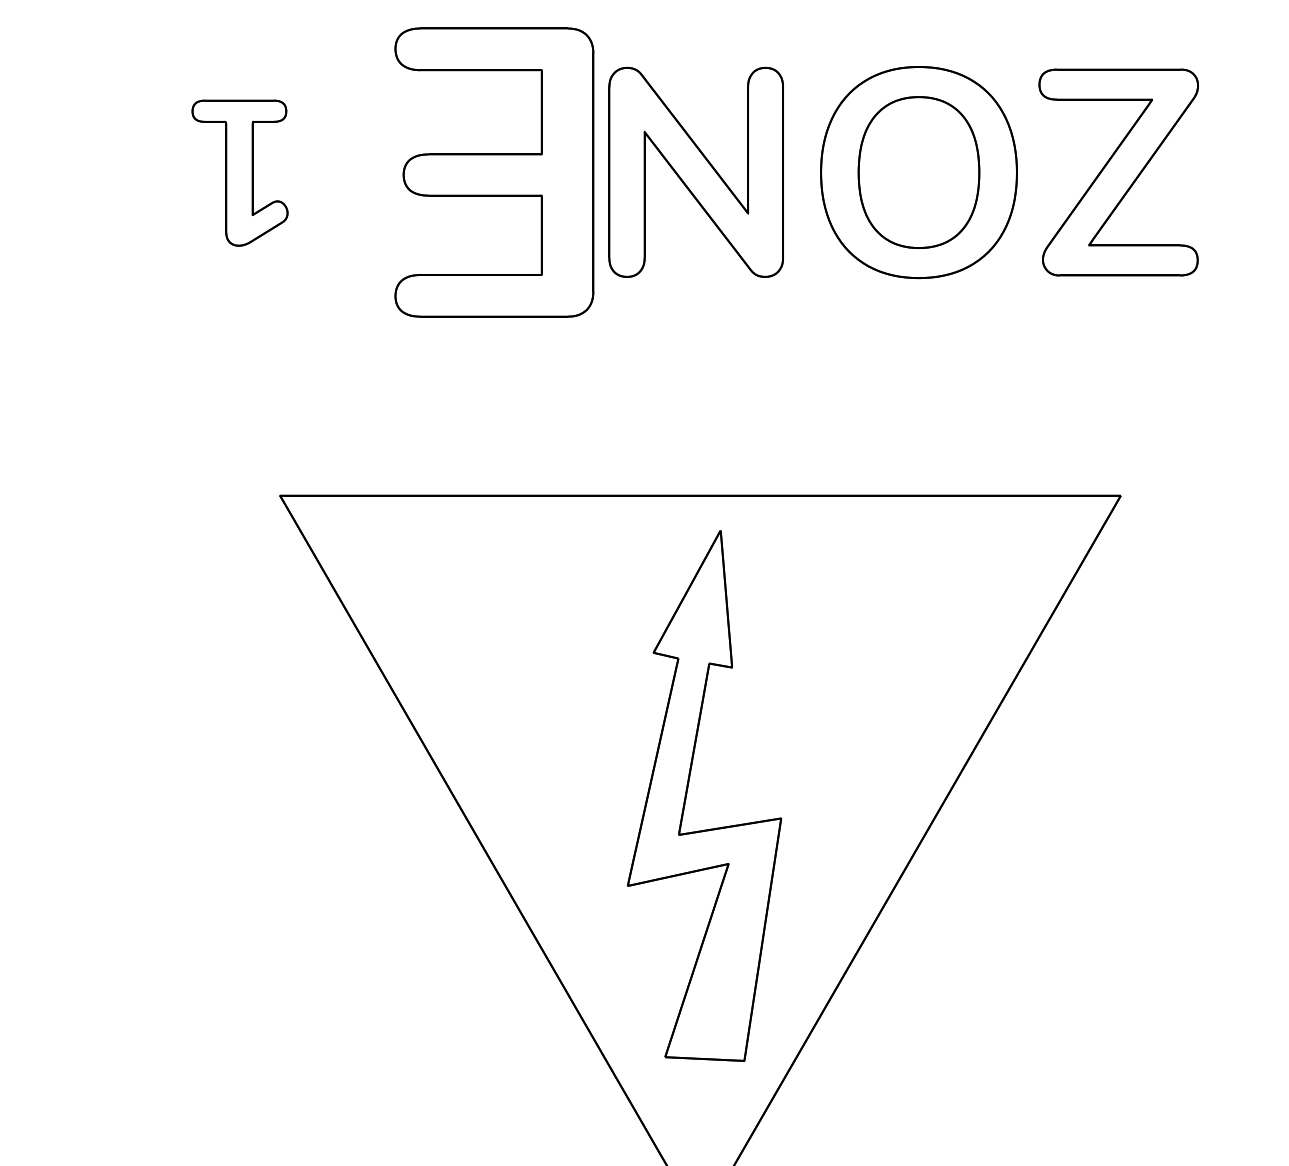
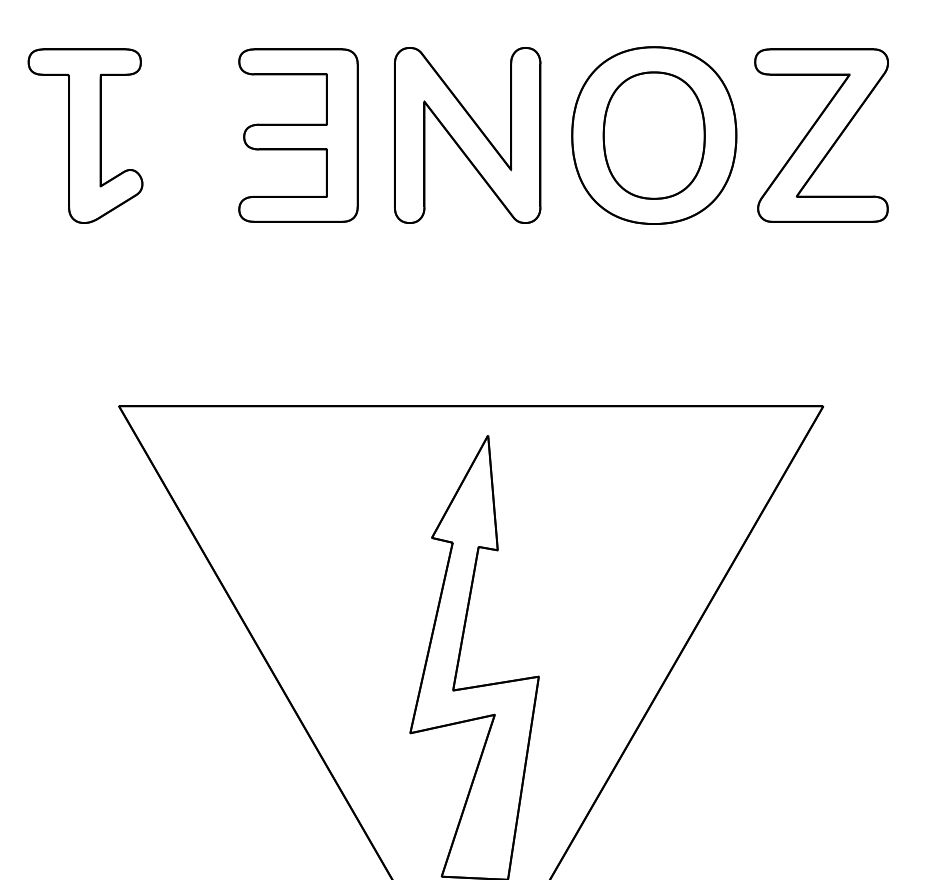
part: (239, 172) -> (85, 135), size x1.43
part: (493, 172) -> (297, 135), size x0.71

